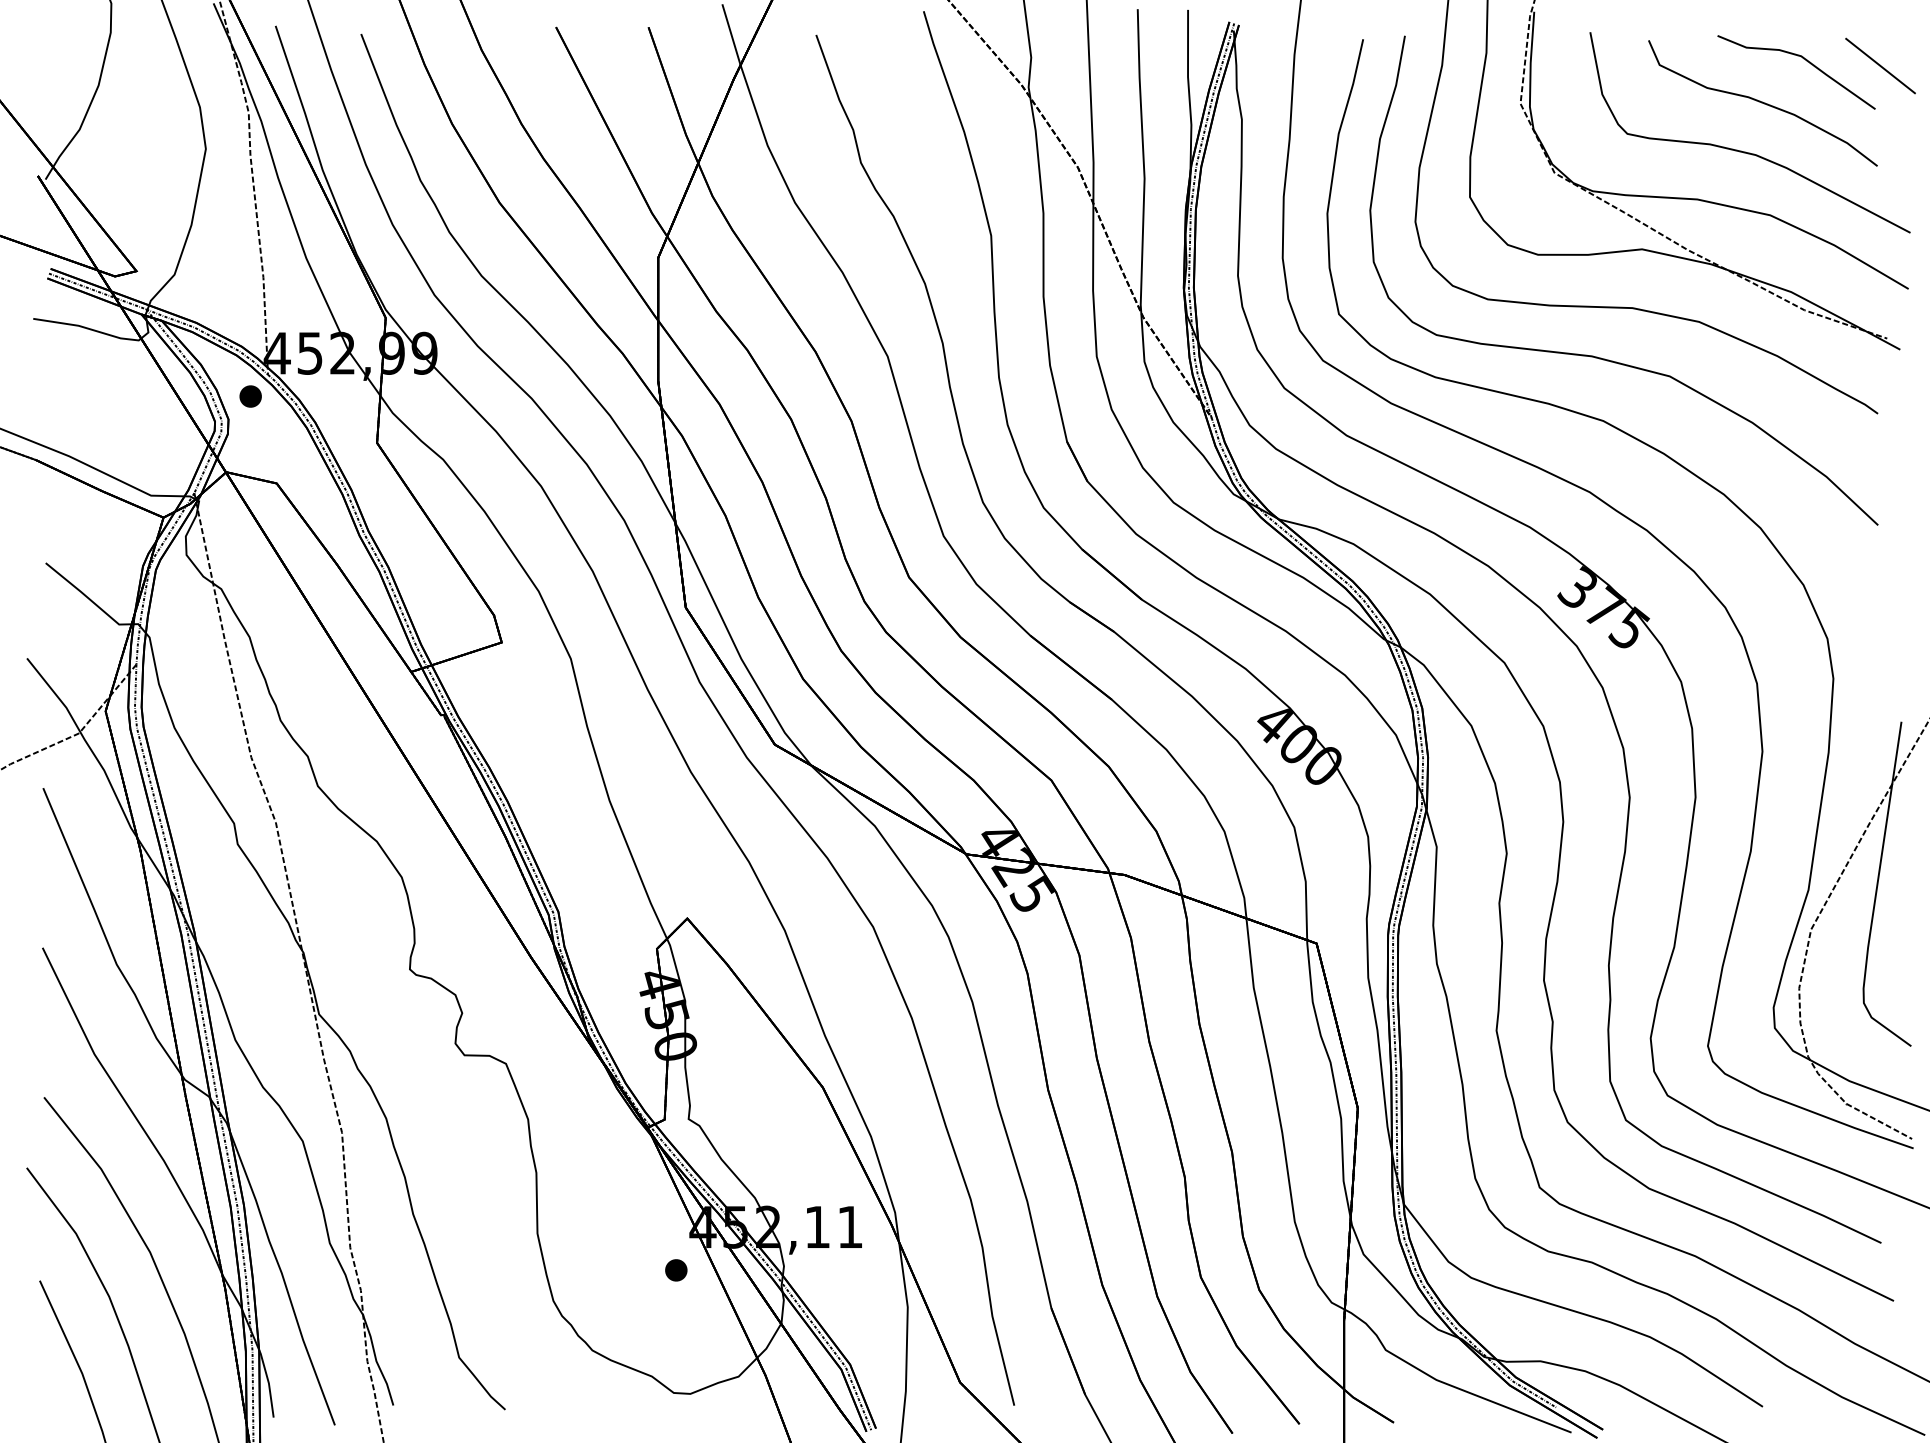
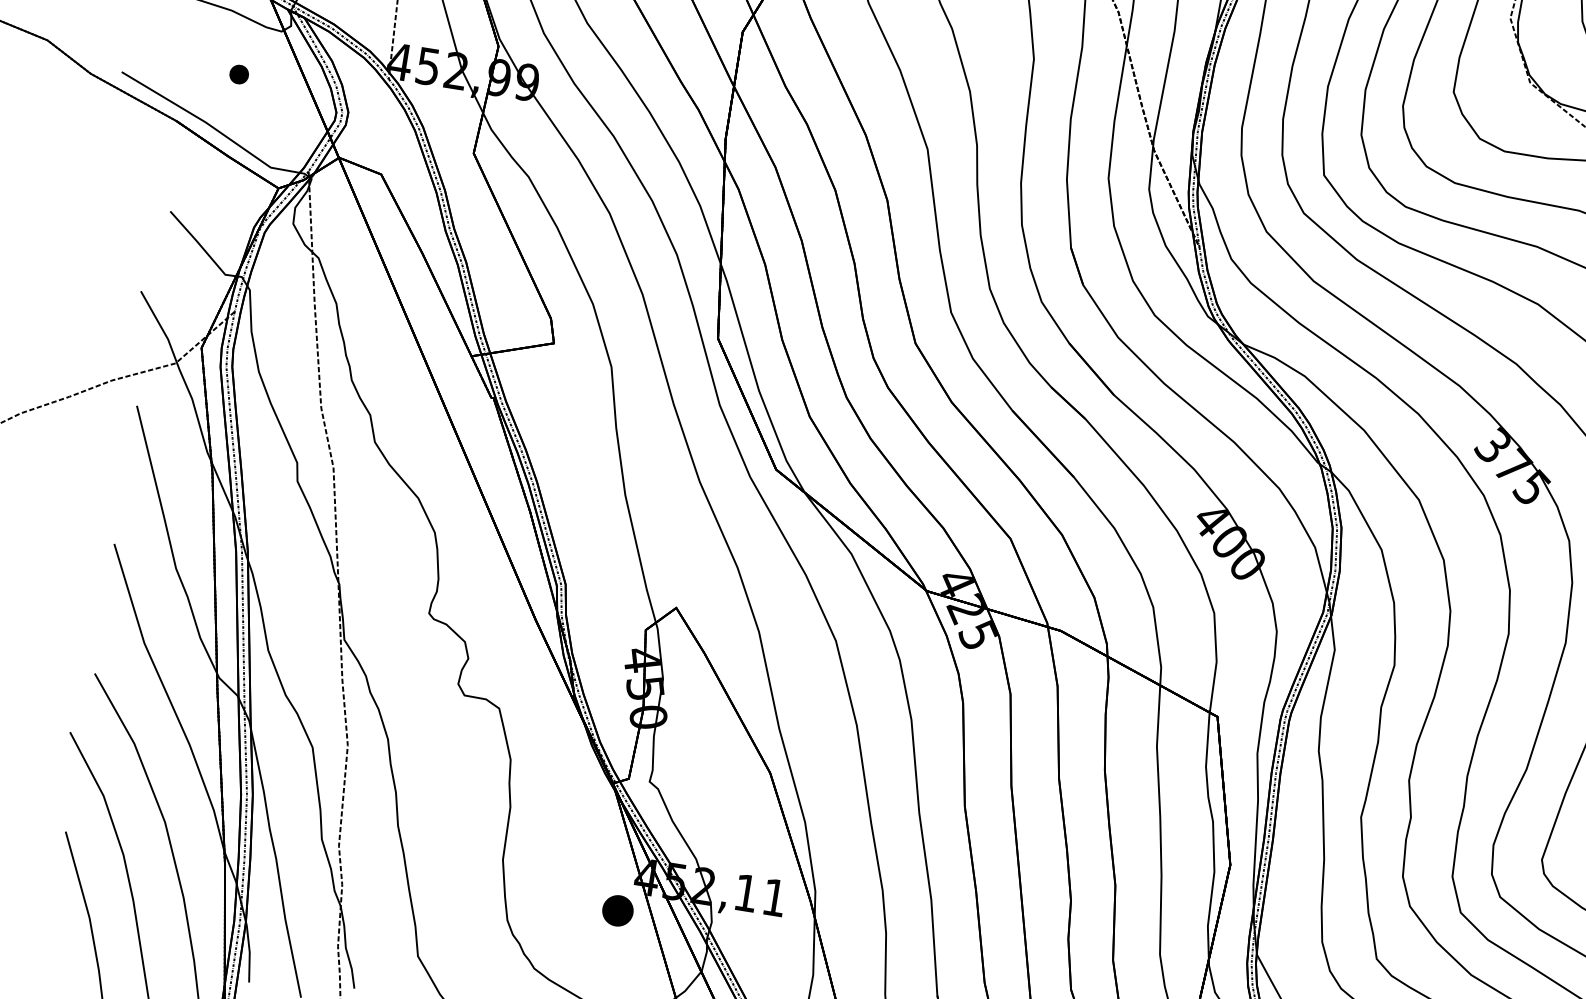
part: (250, 396) -> (239, 74), moved
part: (676, 1270) -> (618, 911), size x1.6

